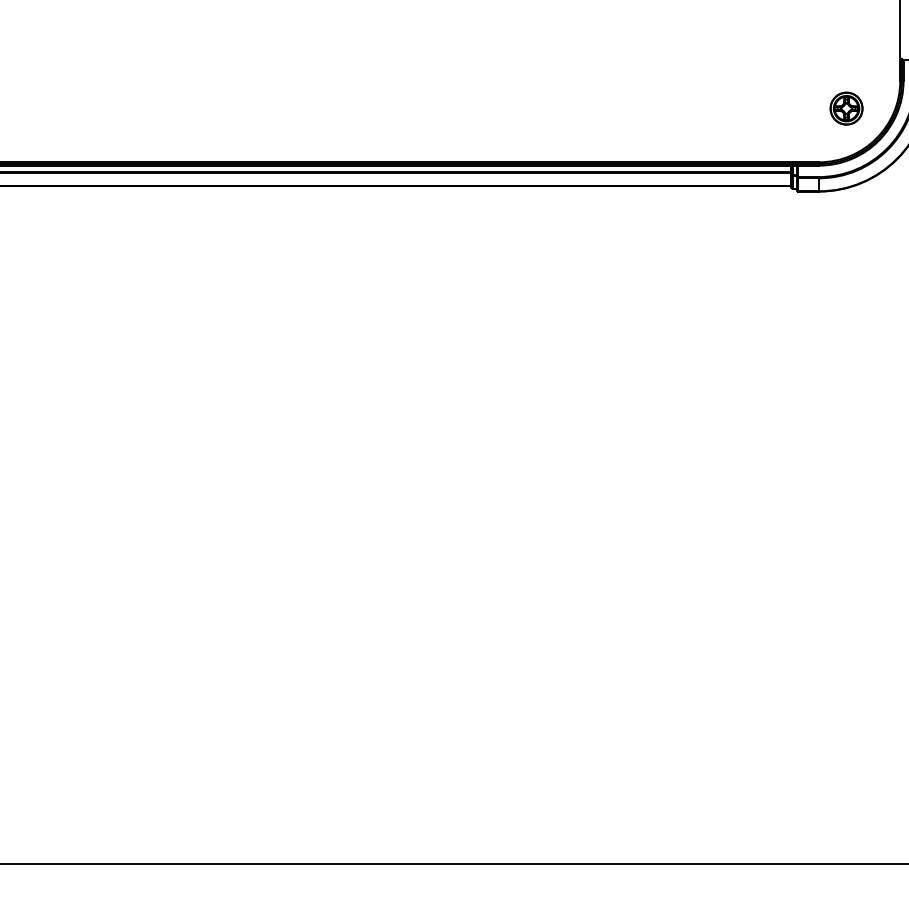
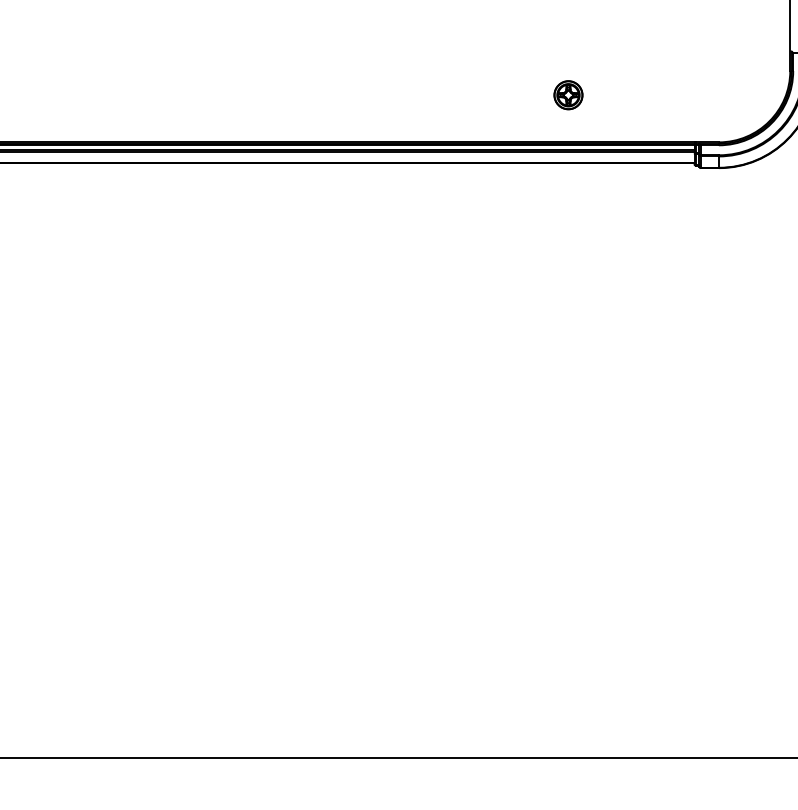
part: (846, 108) -> (568, 95), moved

